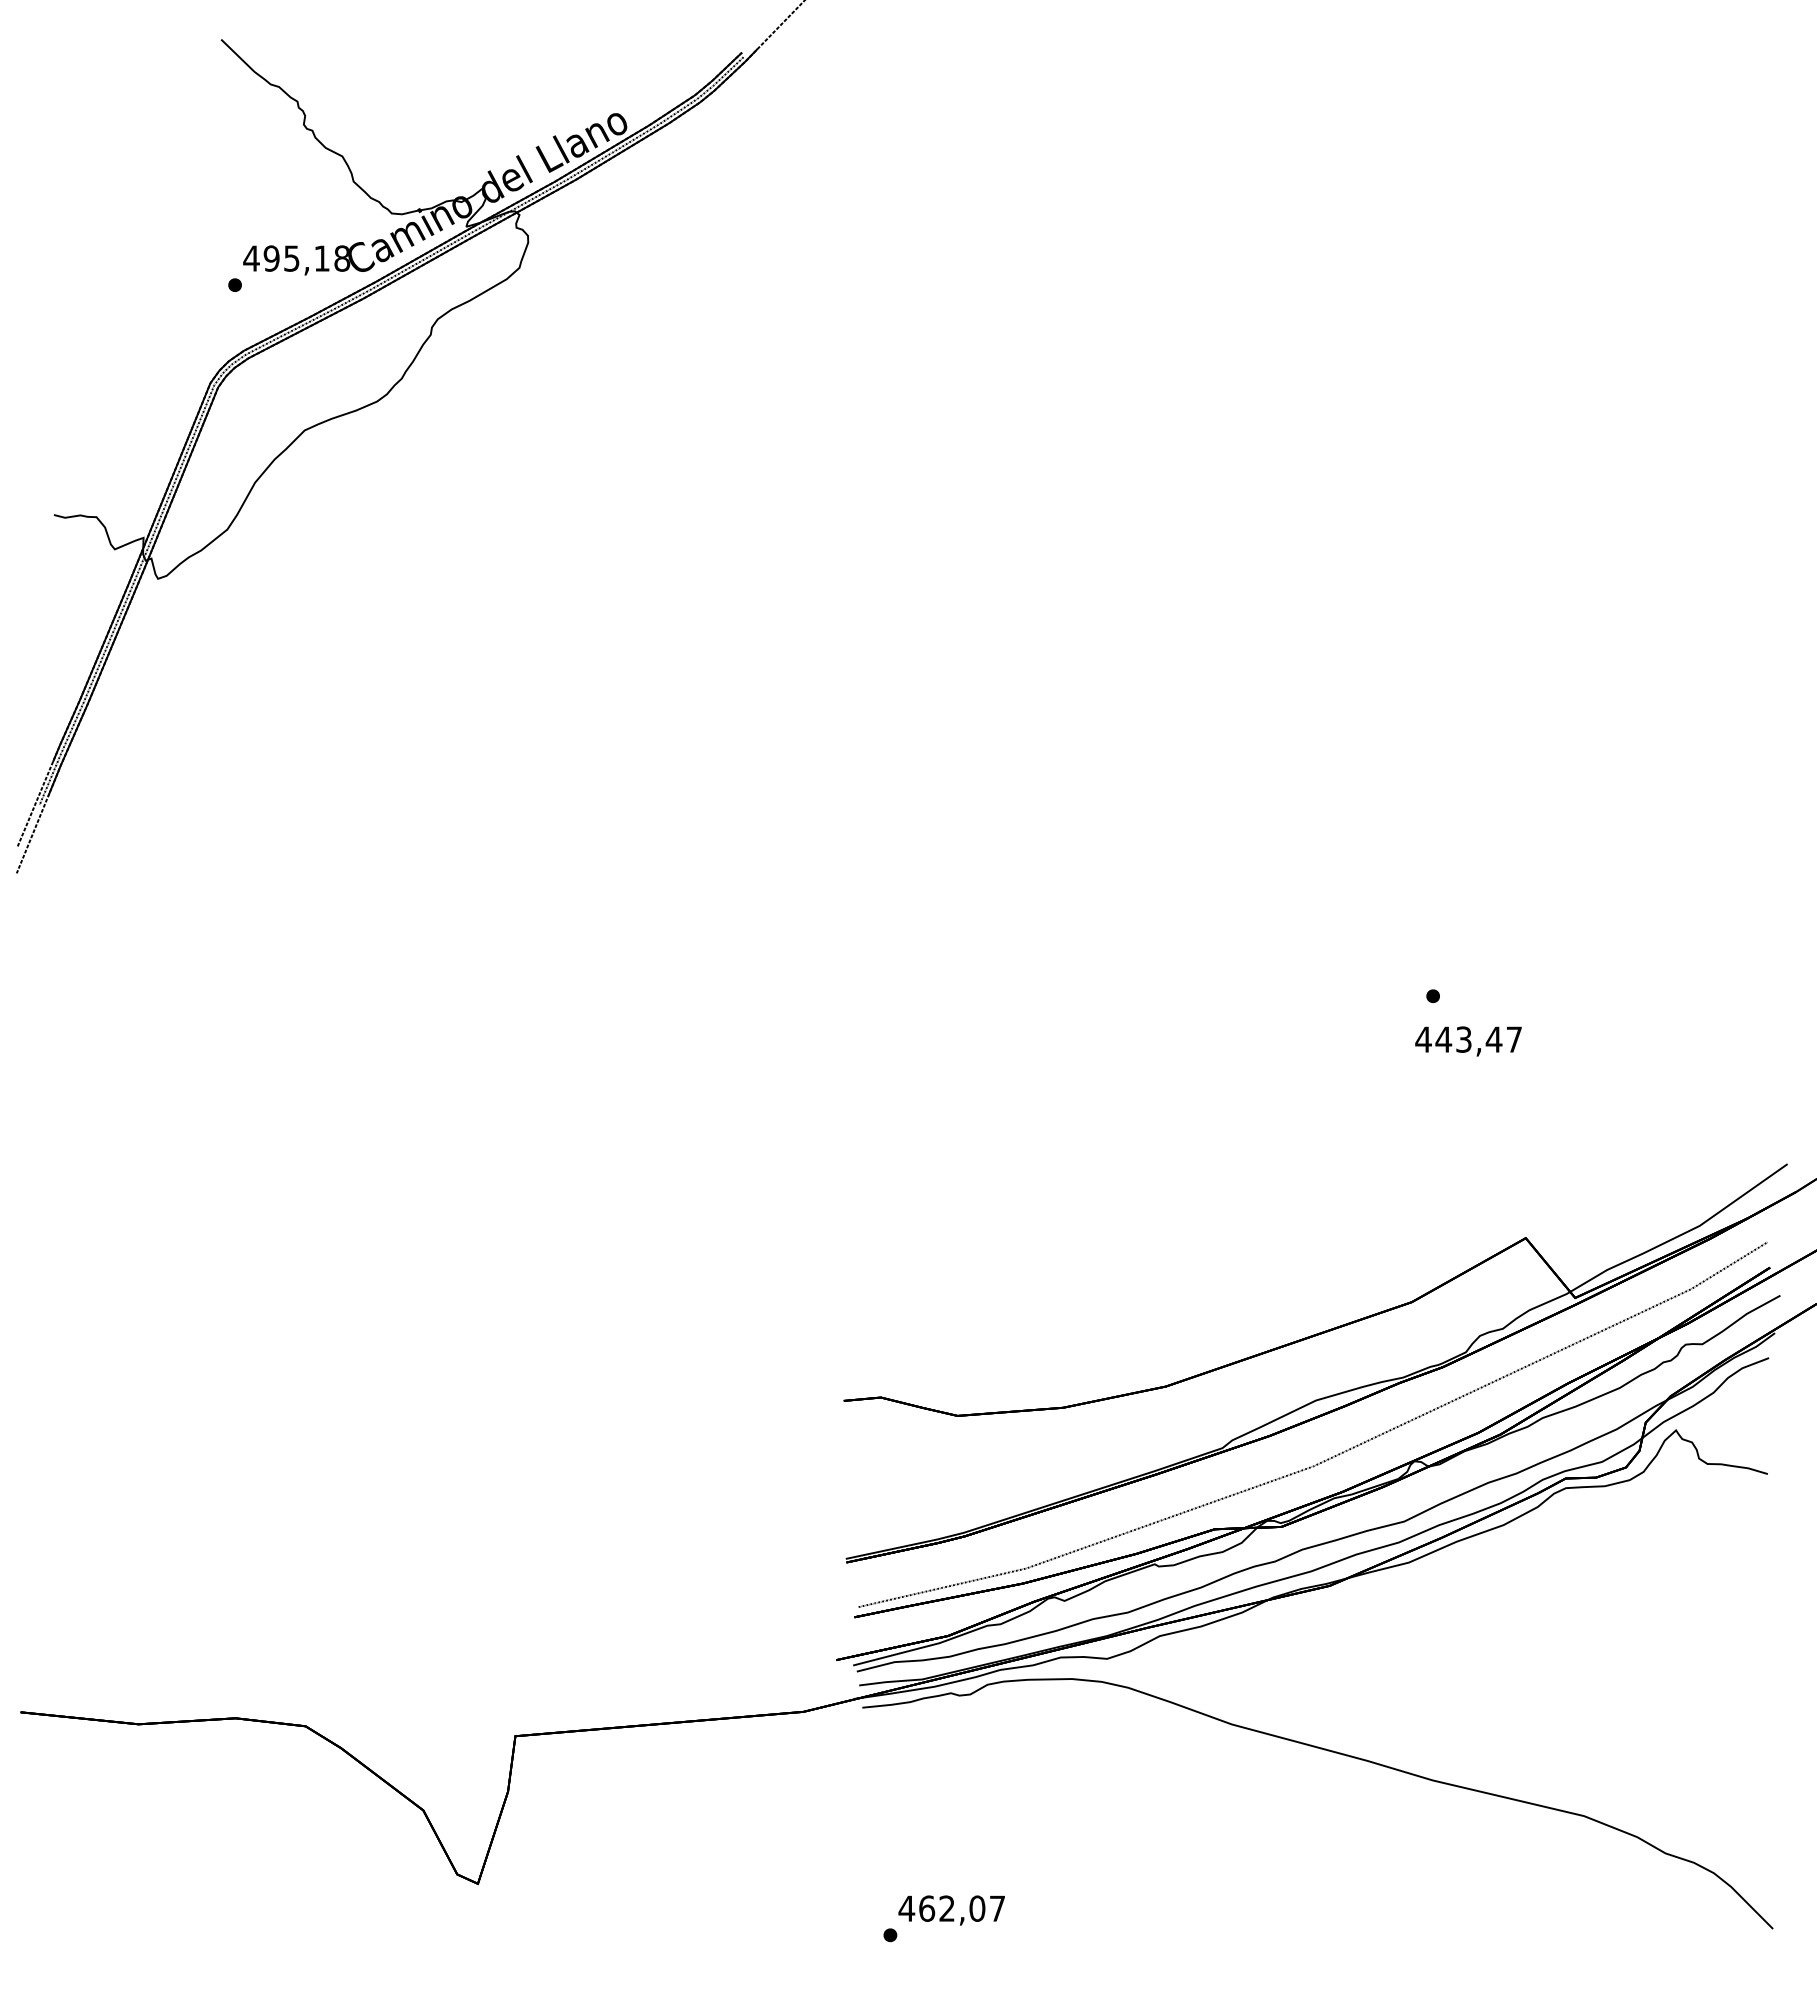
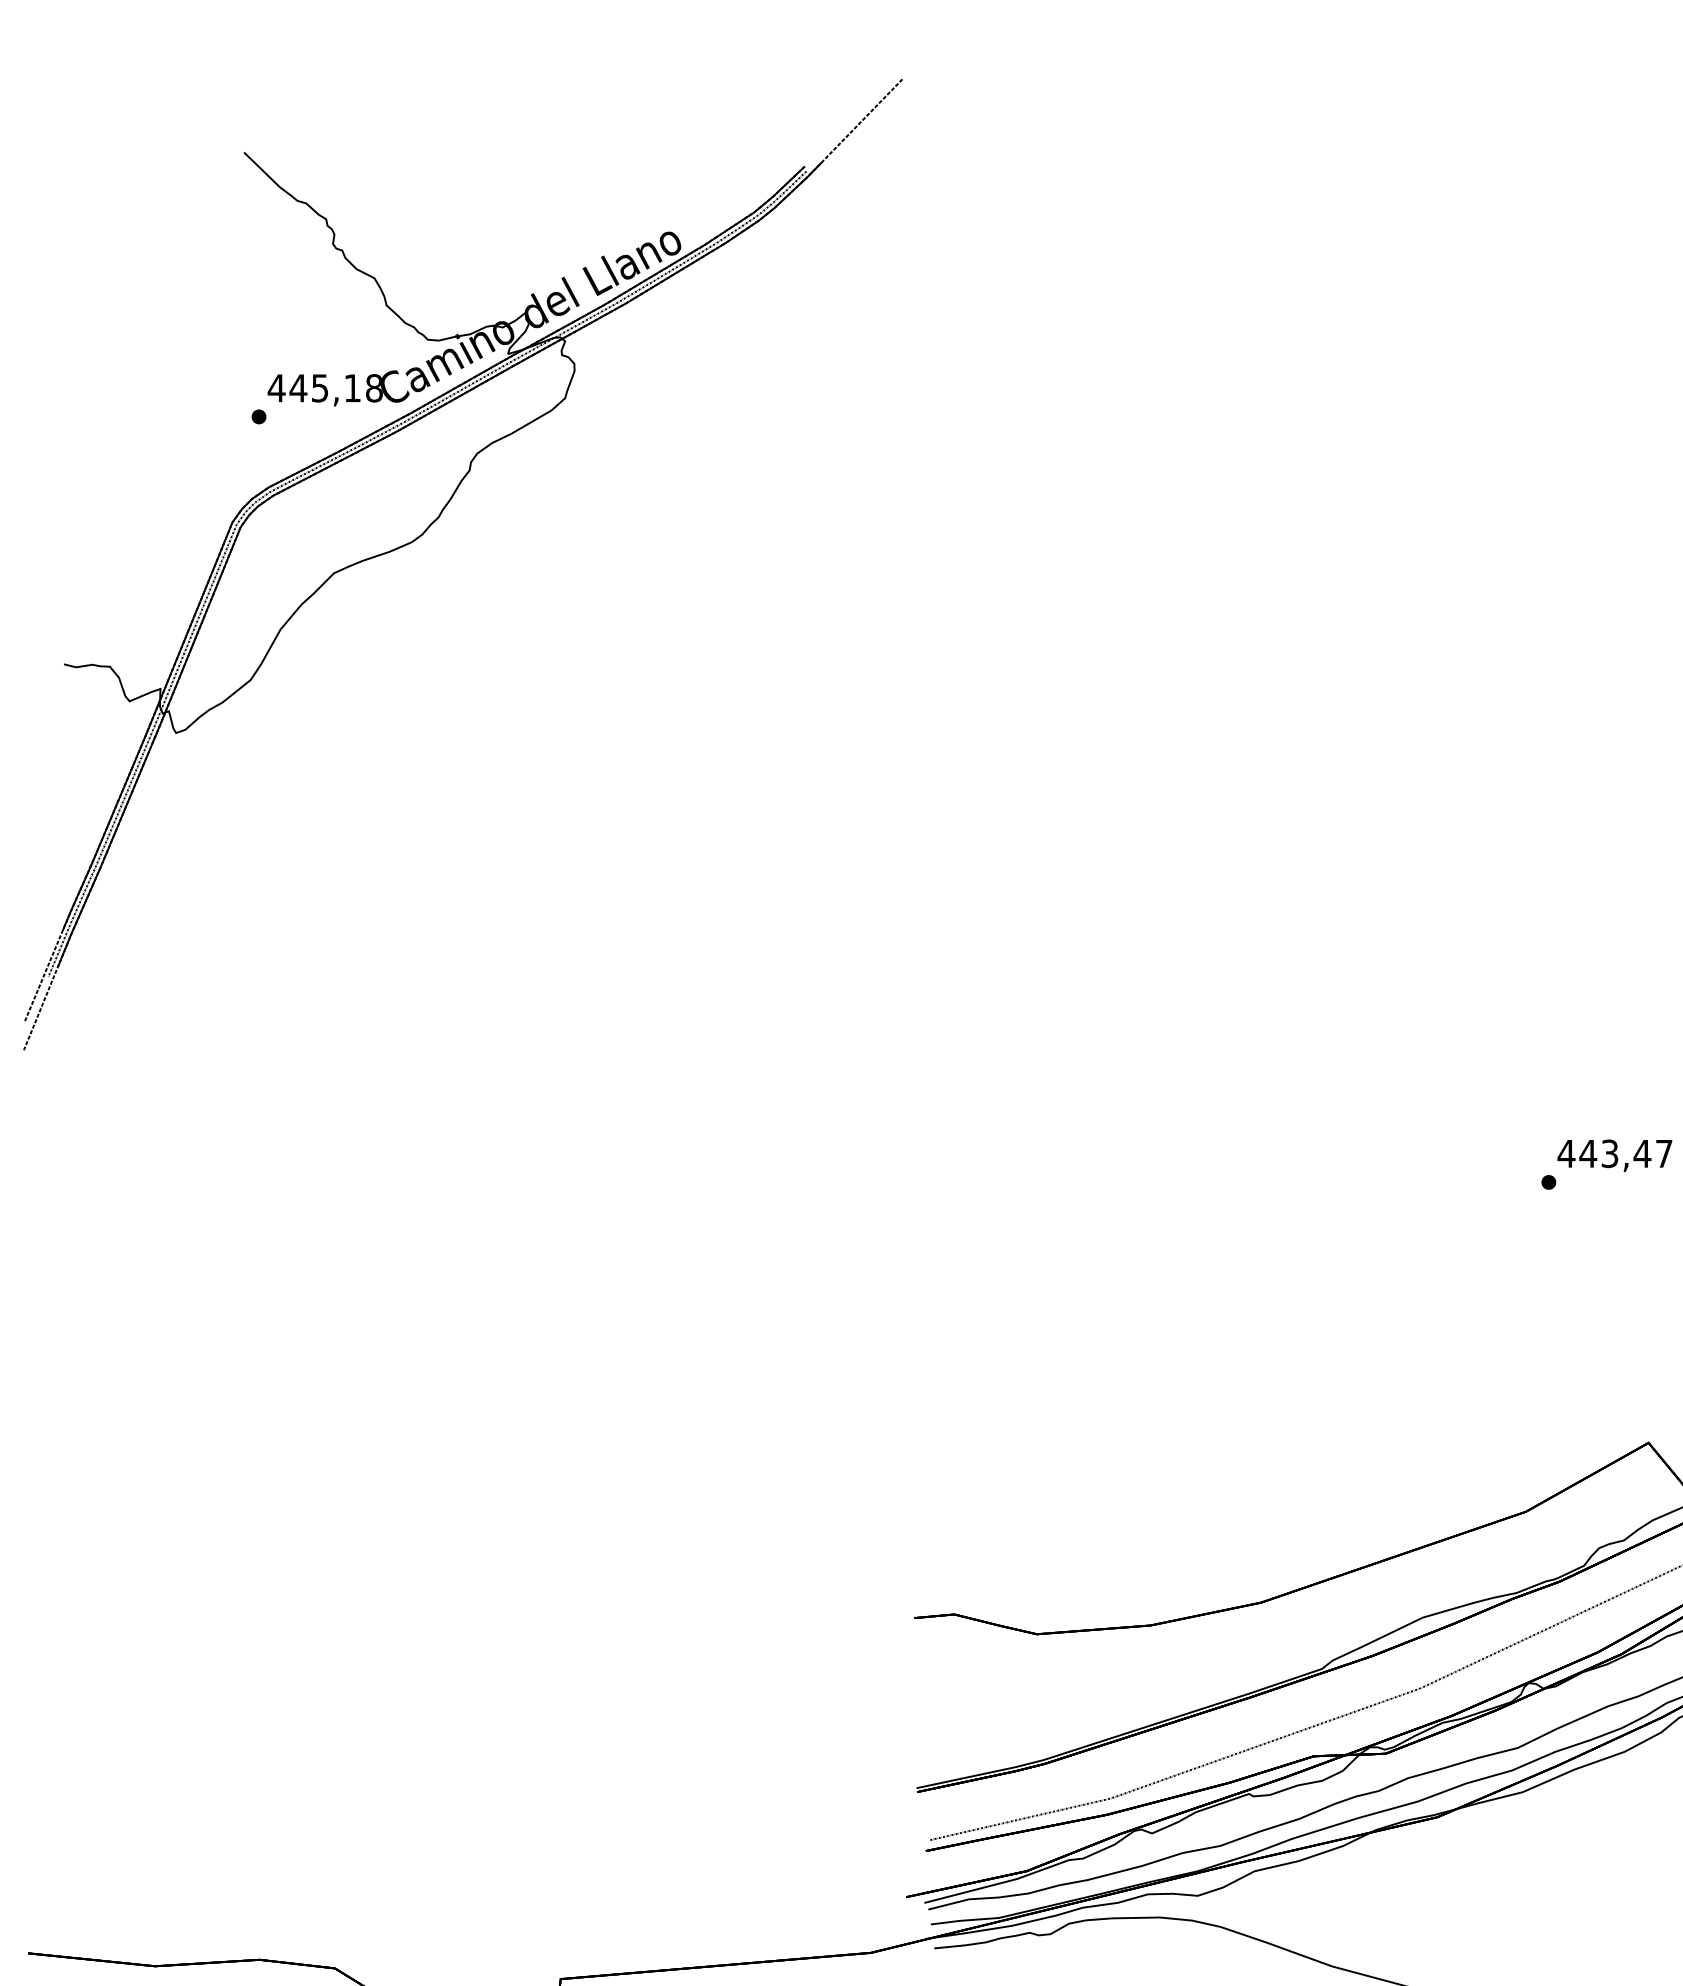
text: (271, 258) -> (298, 388), 495,18 -> 445,18
text: (1468, 1041) -> (1614, 1155), moved

